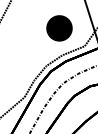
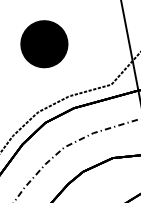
part: (59, 28) -> (44, 44), moved

